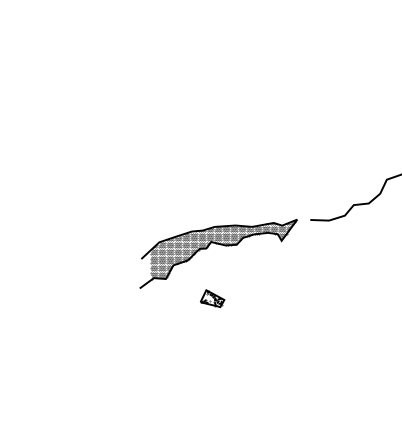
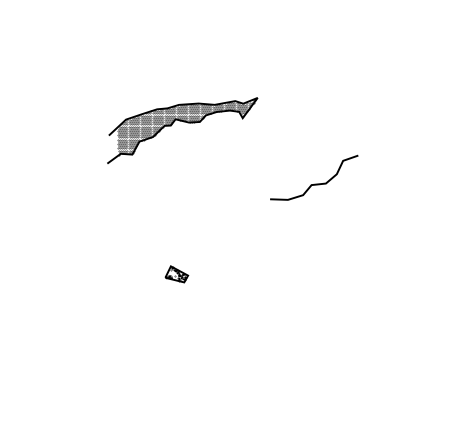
part: (219, 245) -> (183, 122), moved

